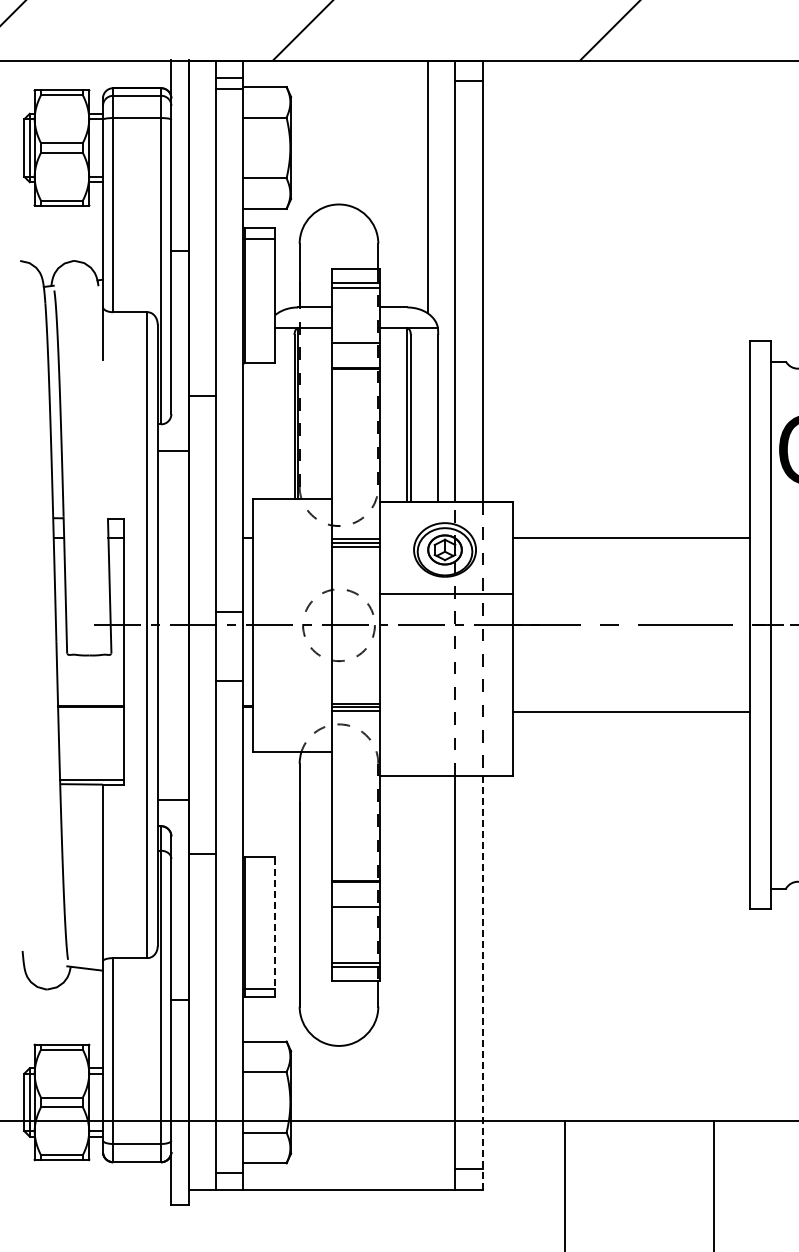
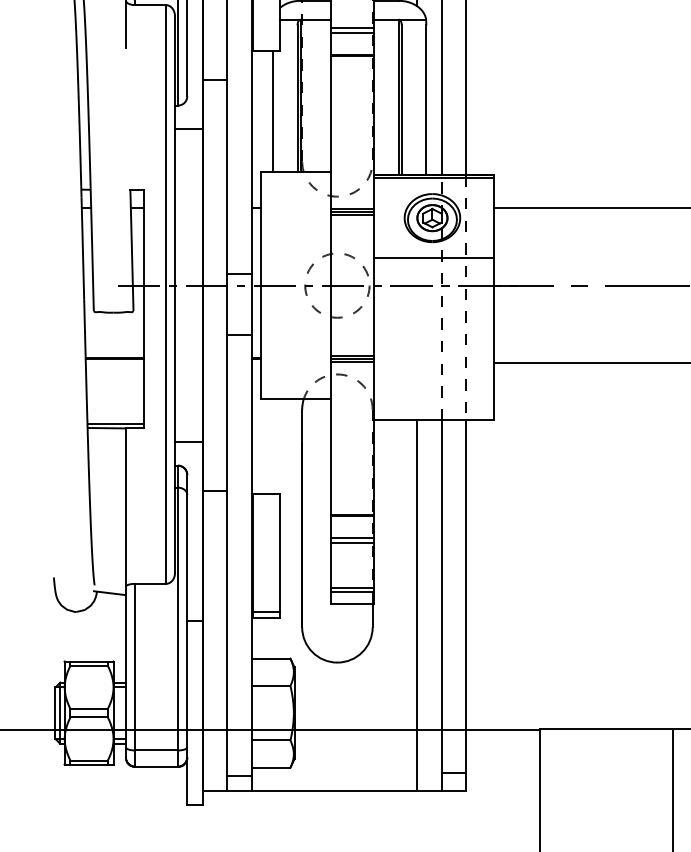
line: (356, 338) -> (353, 28), added
line: (267, 430) -> (273, 111), added
line: (446, 505) -> (433, 178), added
line: (356, 912) -> (353, 543), added
line: (275, 926) -> (280, 555), dashed -> solid
line: (427, 982) -> (416, 605), added
line: (482, 982) -> (466, 605), dashed -> solid

